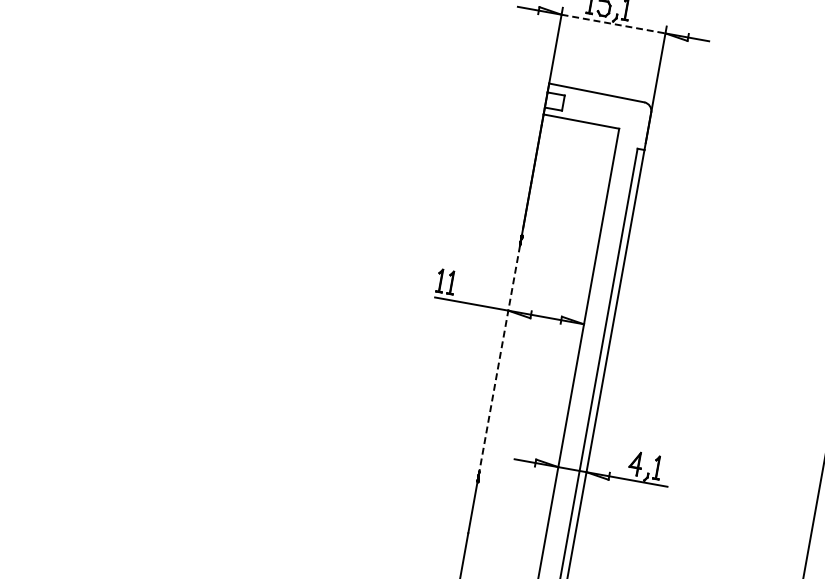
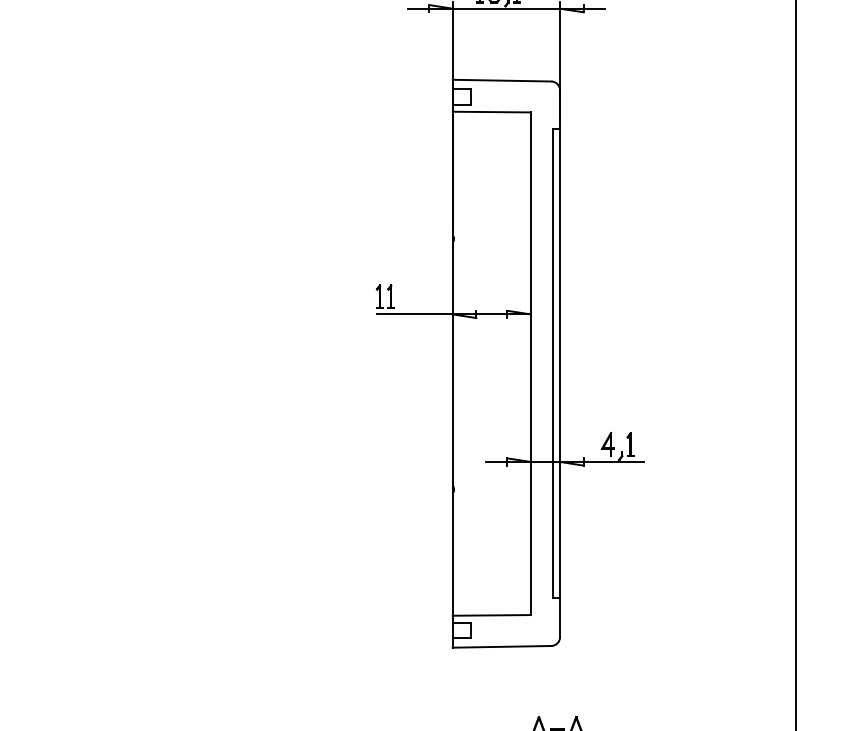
line: (613, 23) -> (506, 8), dashed -> solid
line: (499, 358) -> (452, 363), dashed -> solid

